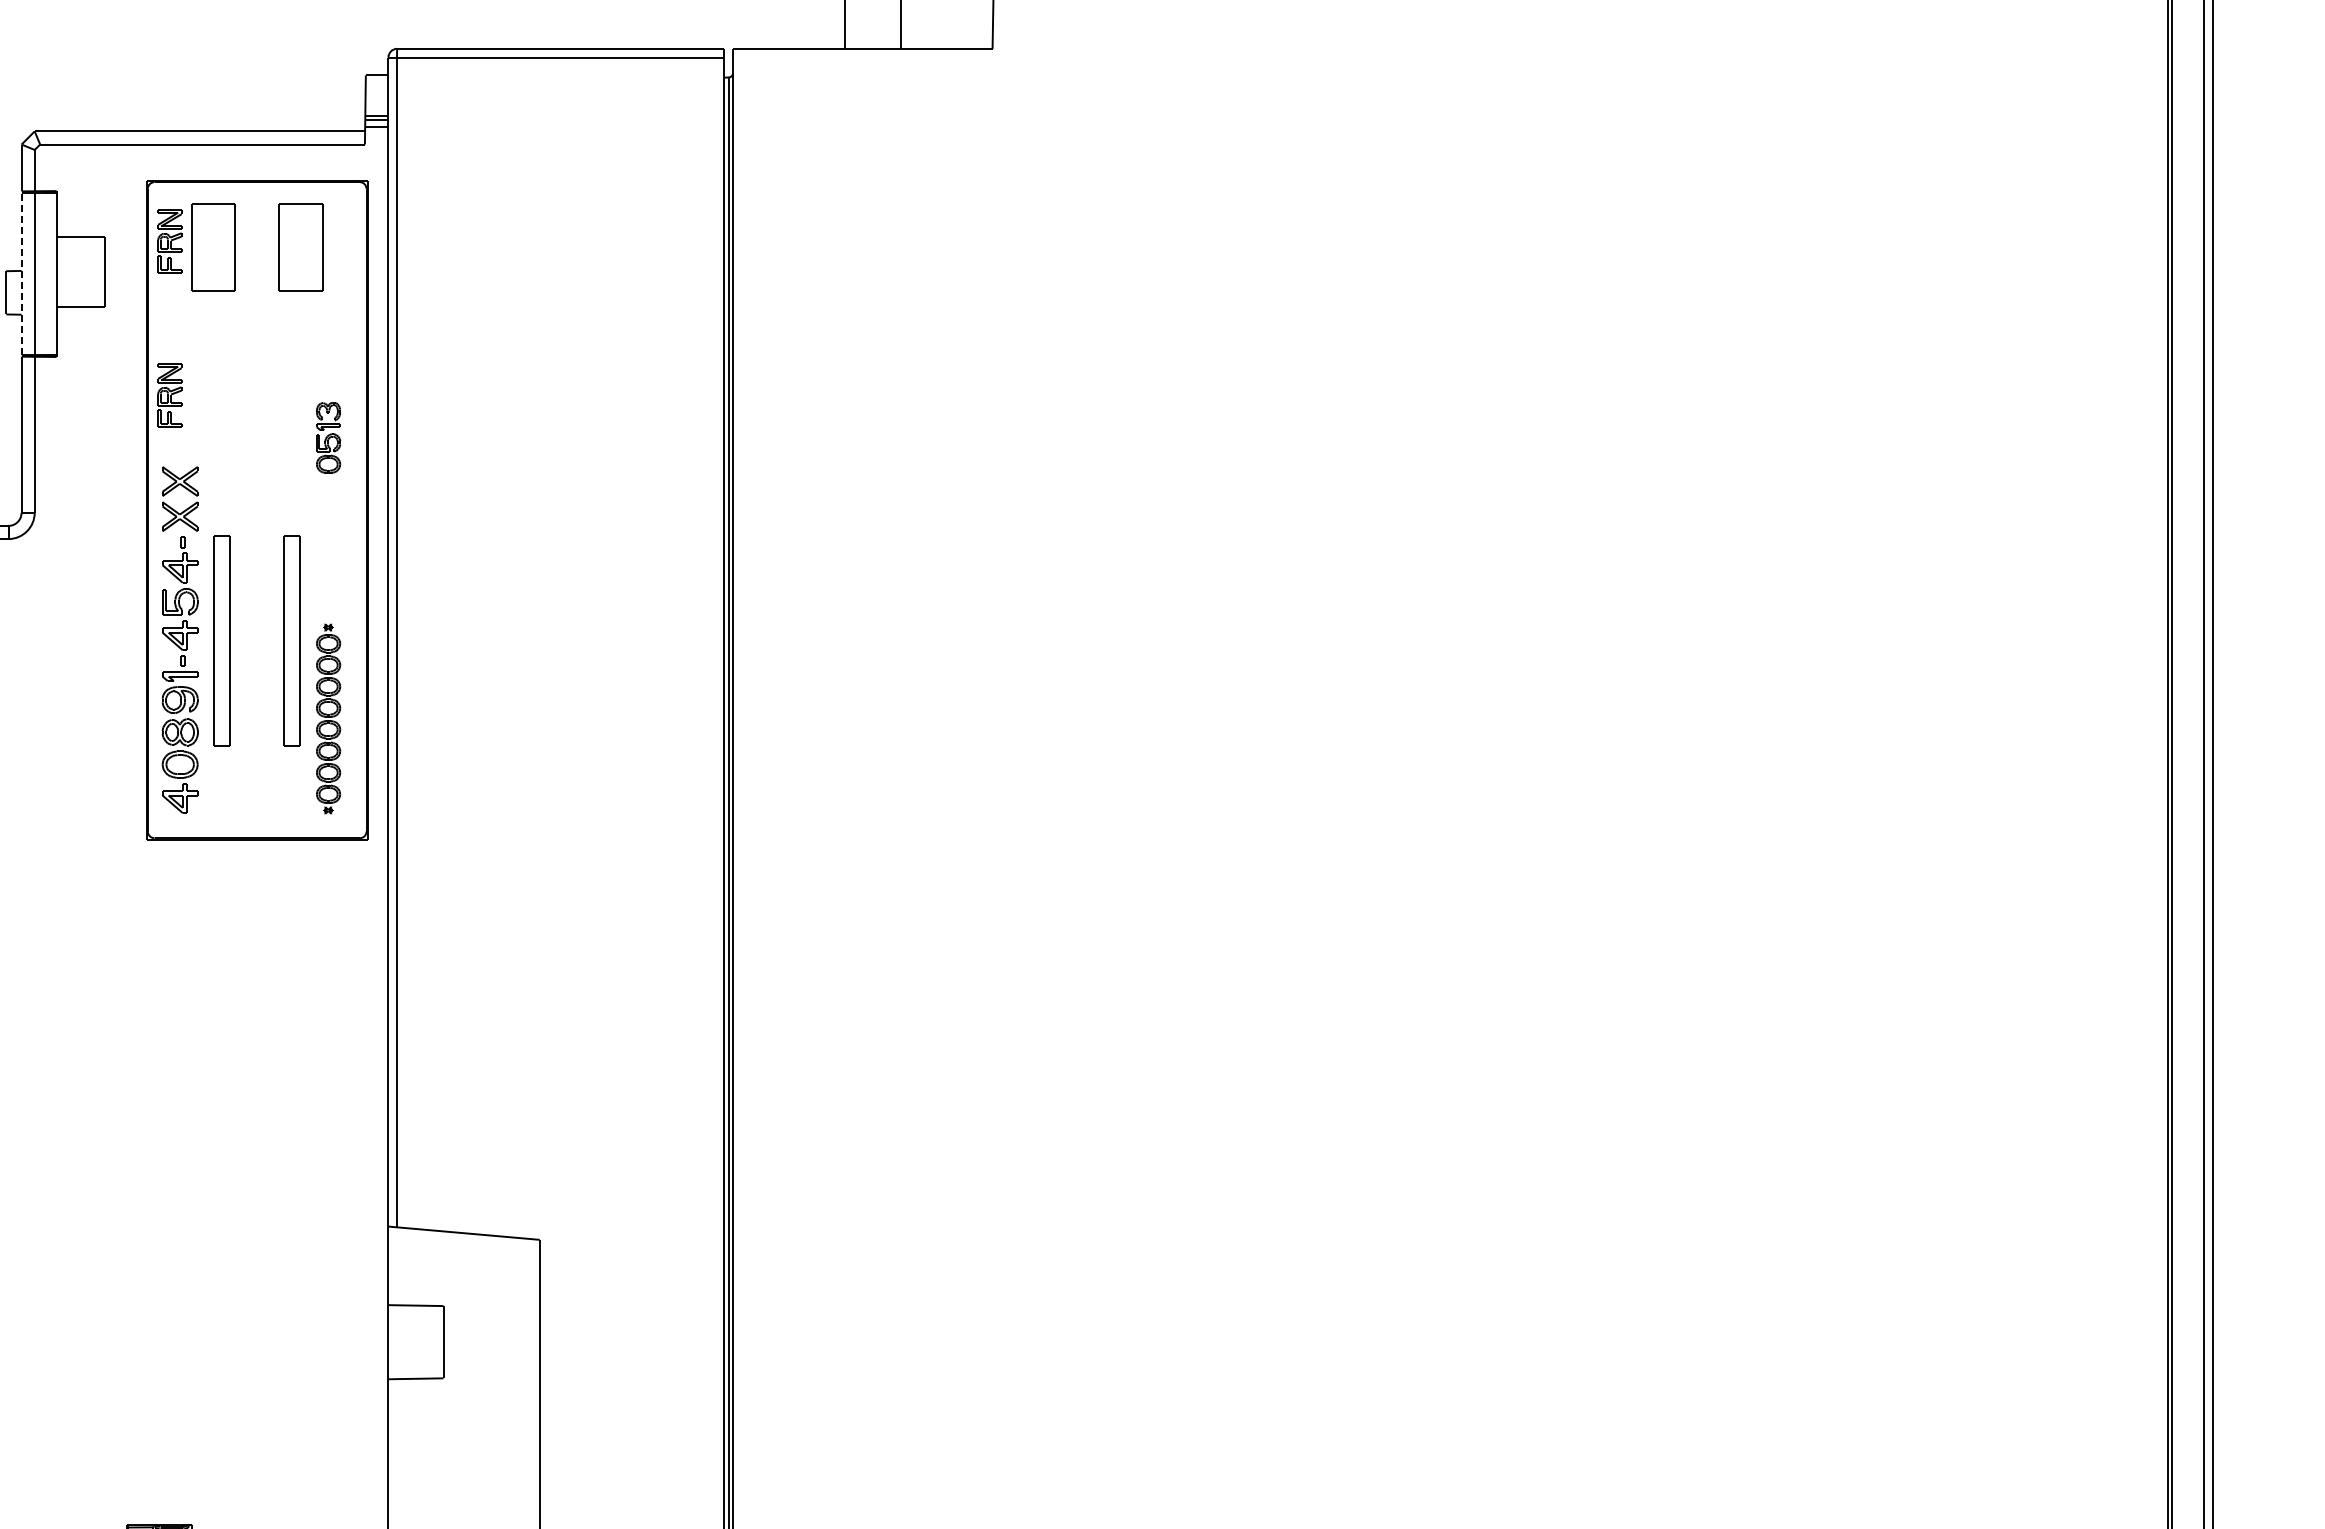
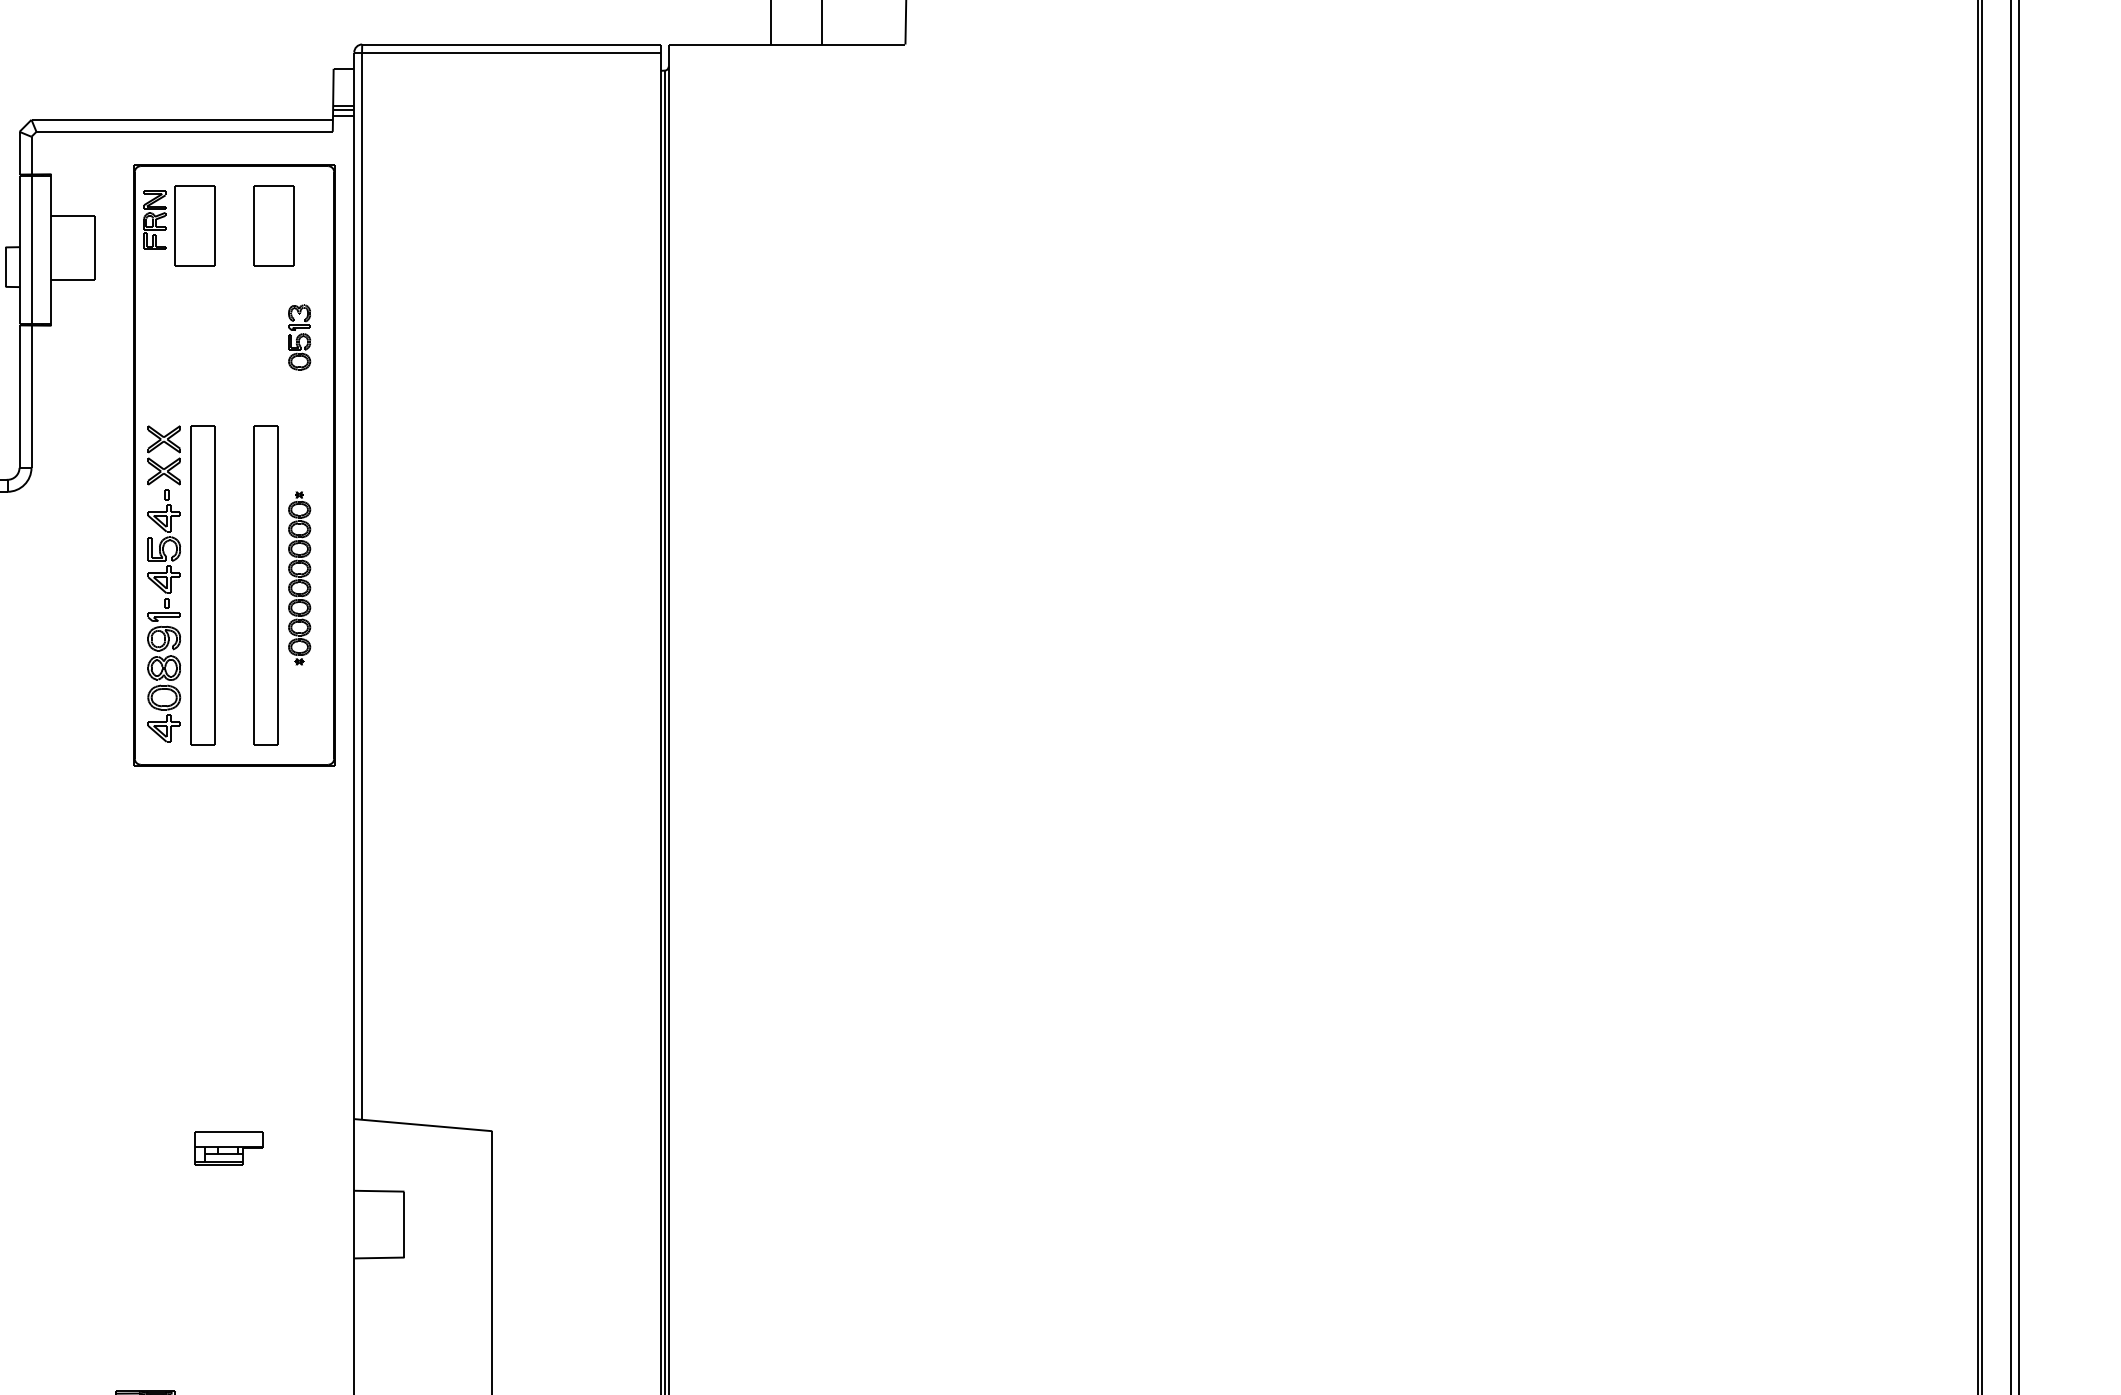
line: (21, 274) -> (19, 250), dashed -> solid
part: (169, 395) -> (154, 360), removed
part: (328, 437) -> (299, 337), moved
part: (221, 640) -> (201, 584), size x1.67
part: (291, 640) -> (265, 584), size x1.67
part: (328, 718) -> (299, 577), moved
part: (250, 1258) -> (228, 1148), added

